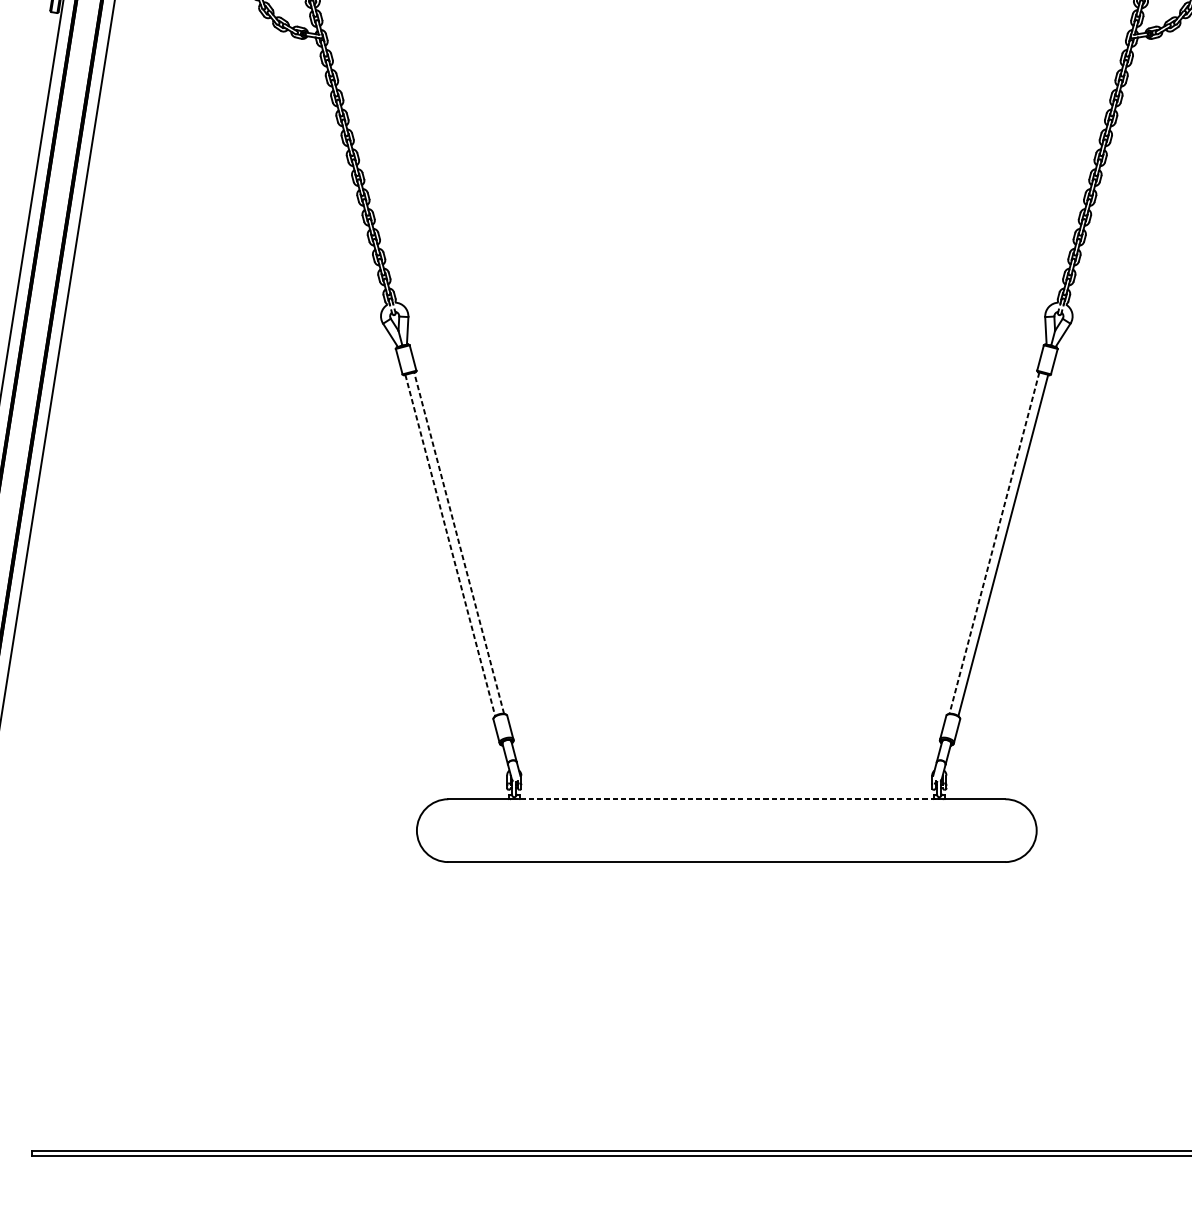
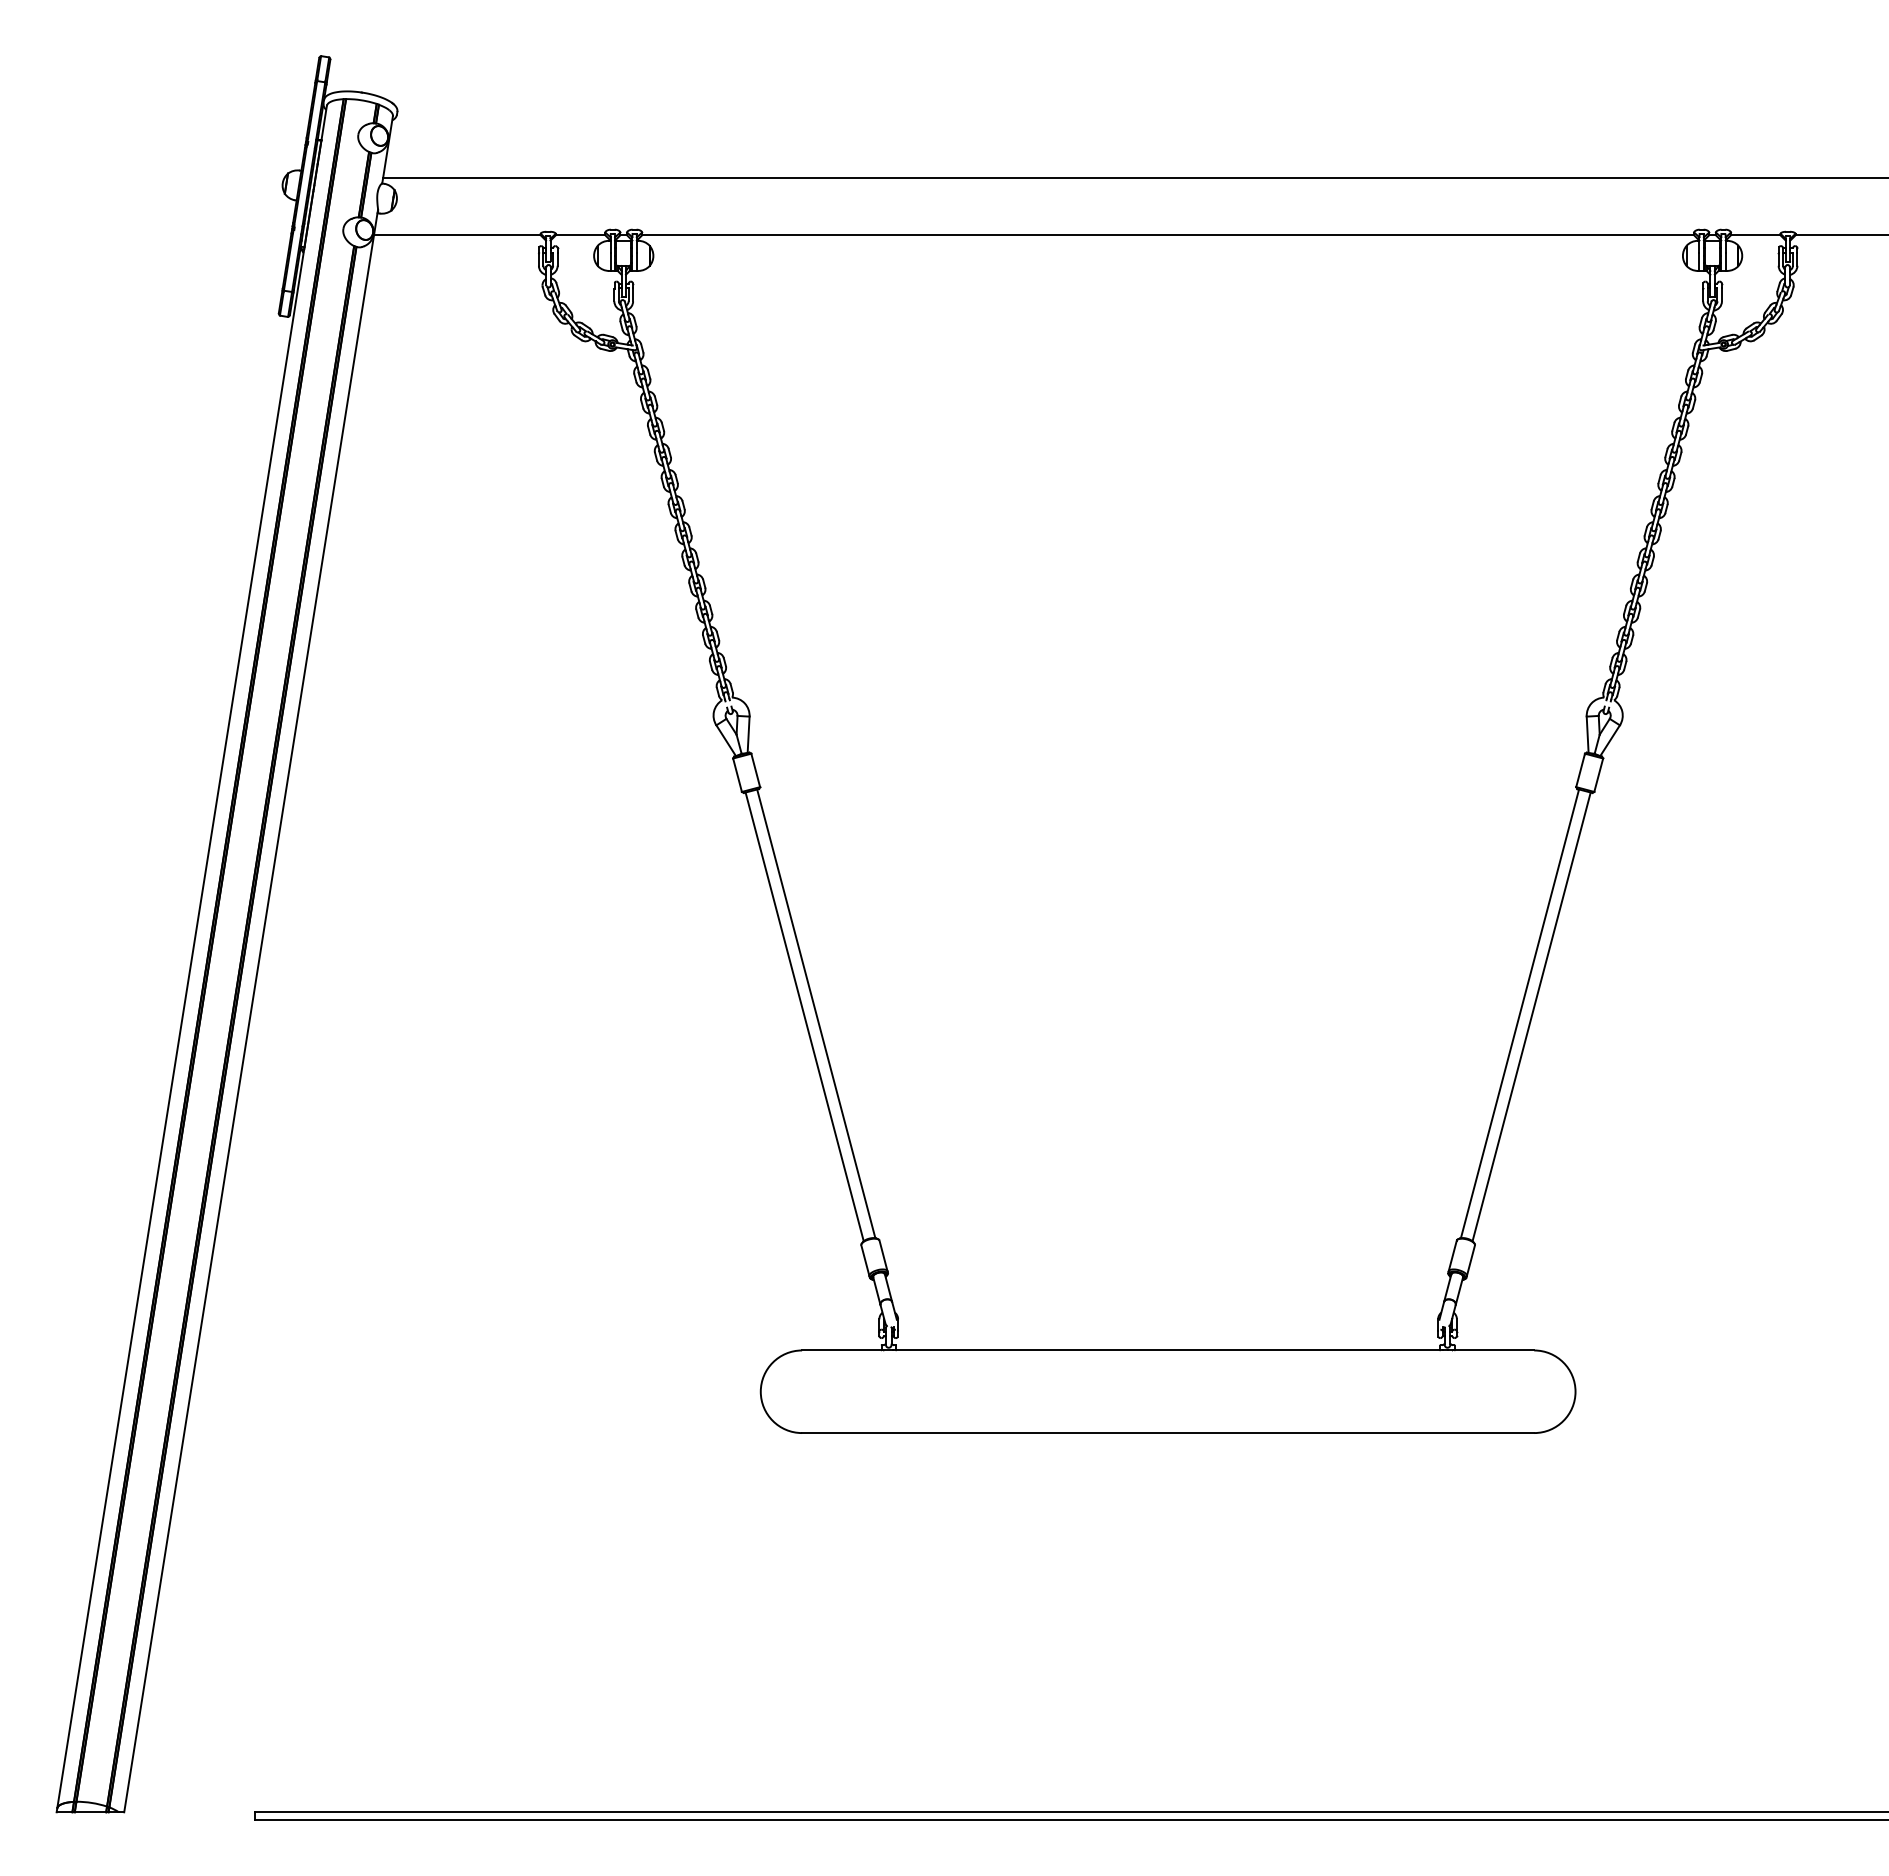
line: (459, 542) -> (816, 1013), dashed -> solid
line: (994, 542) -> (1520, 1013), dashed -> solid
line: (450, 545) -> (804, 1016), dashed -> solid
line: (727, 799) -> (1168, 1350), dashed -> solid

